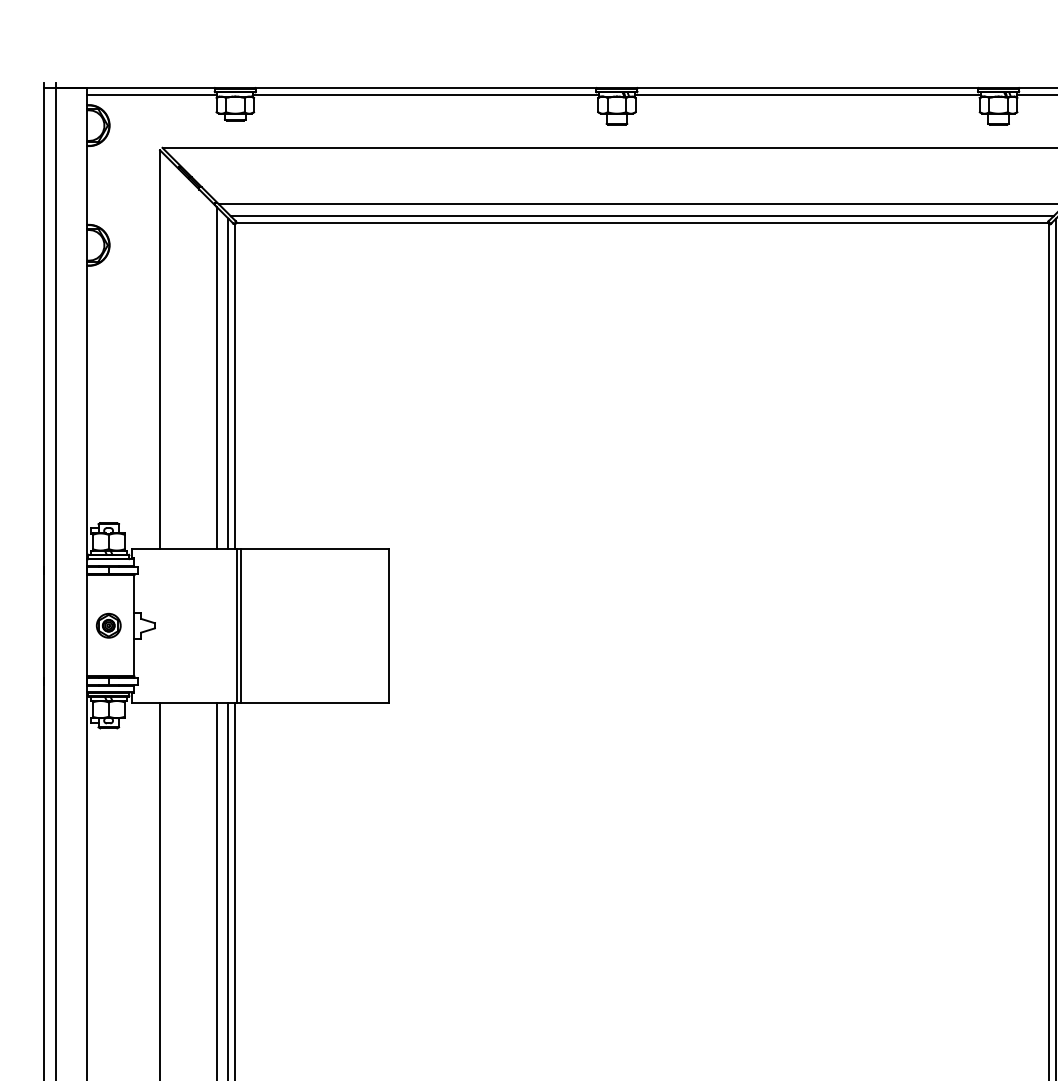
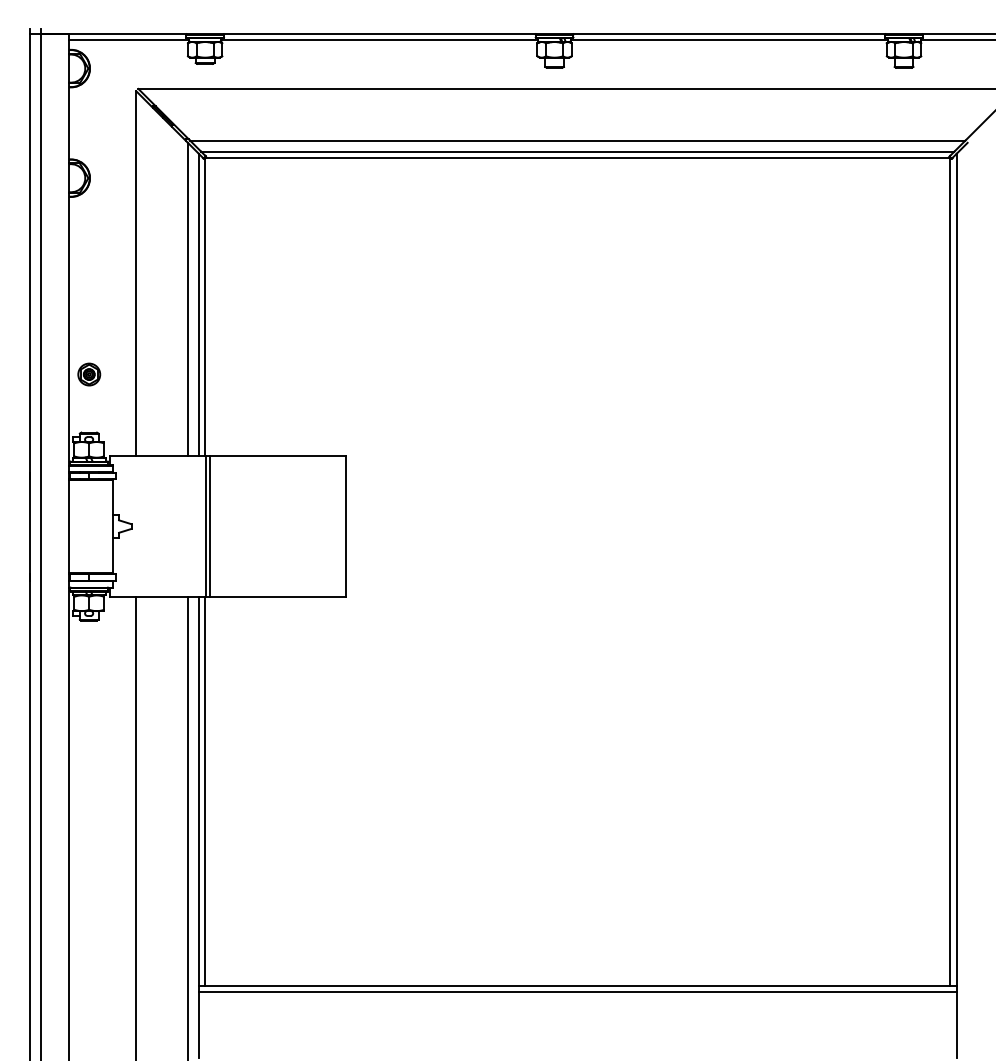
part: (109, 625) -> (89, 374), moved

